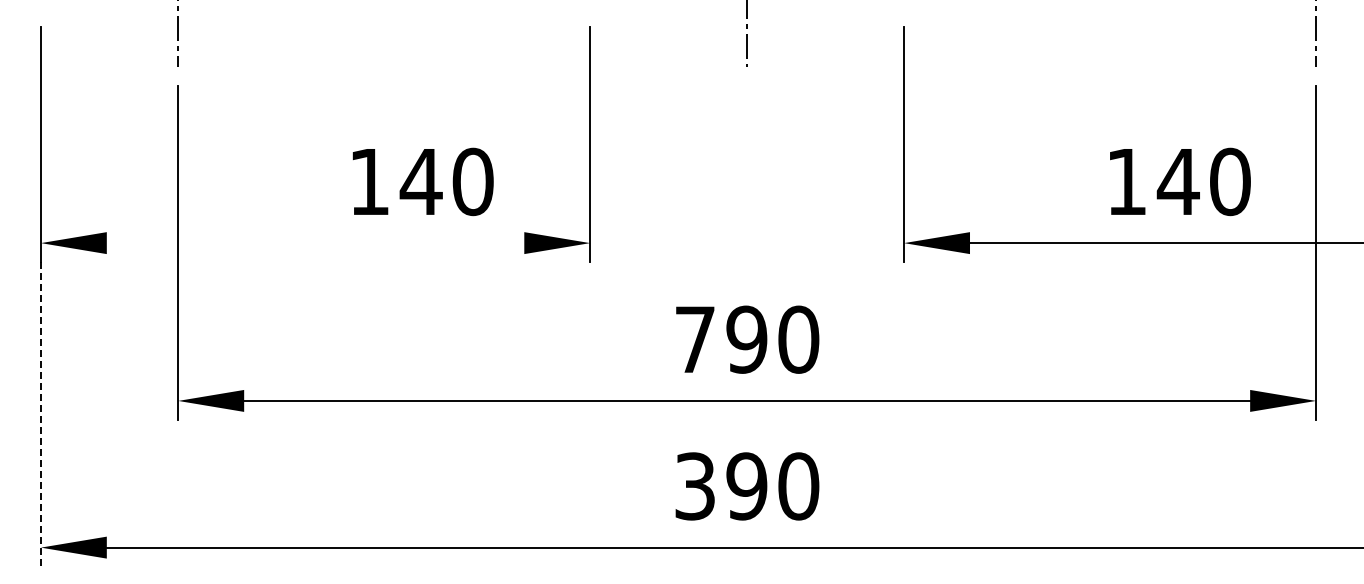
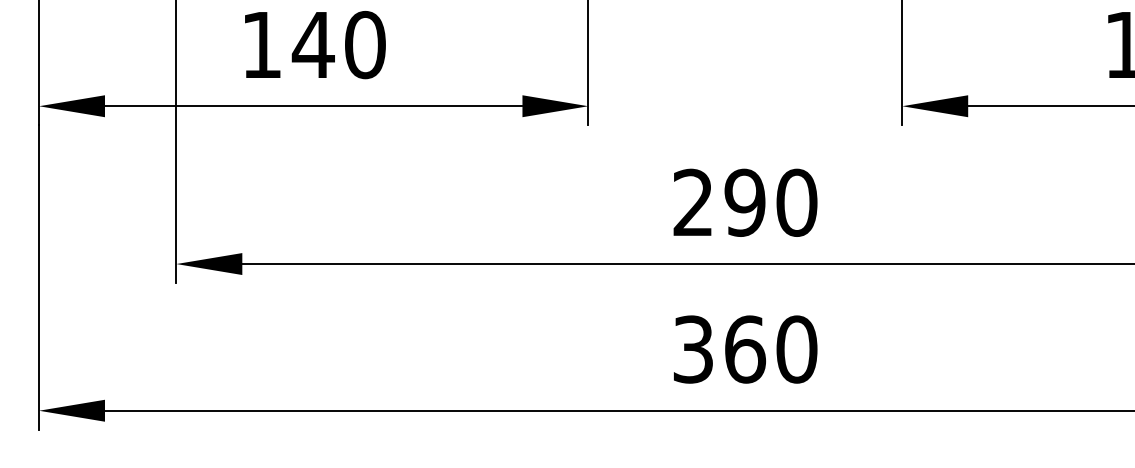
text: (422, 181) -> (314, 44), moved
line: (315, 243) -> (313, 106), added
text: (694, 338) -> (692, 201), 790 -> 290
line: (40, 414) -> (38, 277), dashed -> solid
text: (746, 486) -> (744, 349), 390 -> 360

